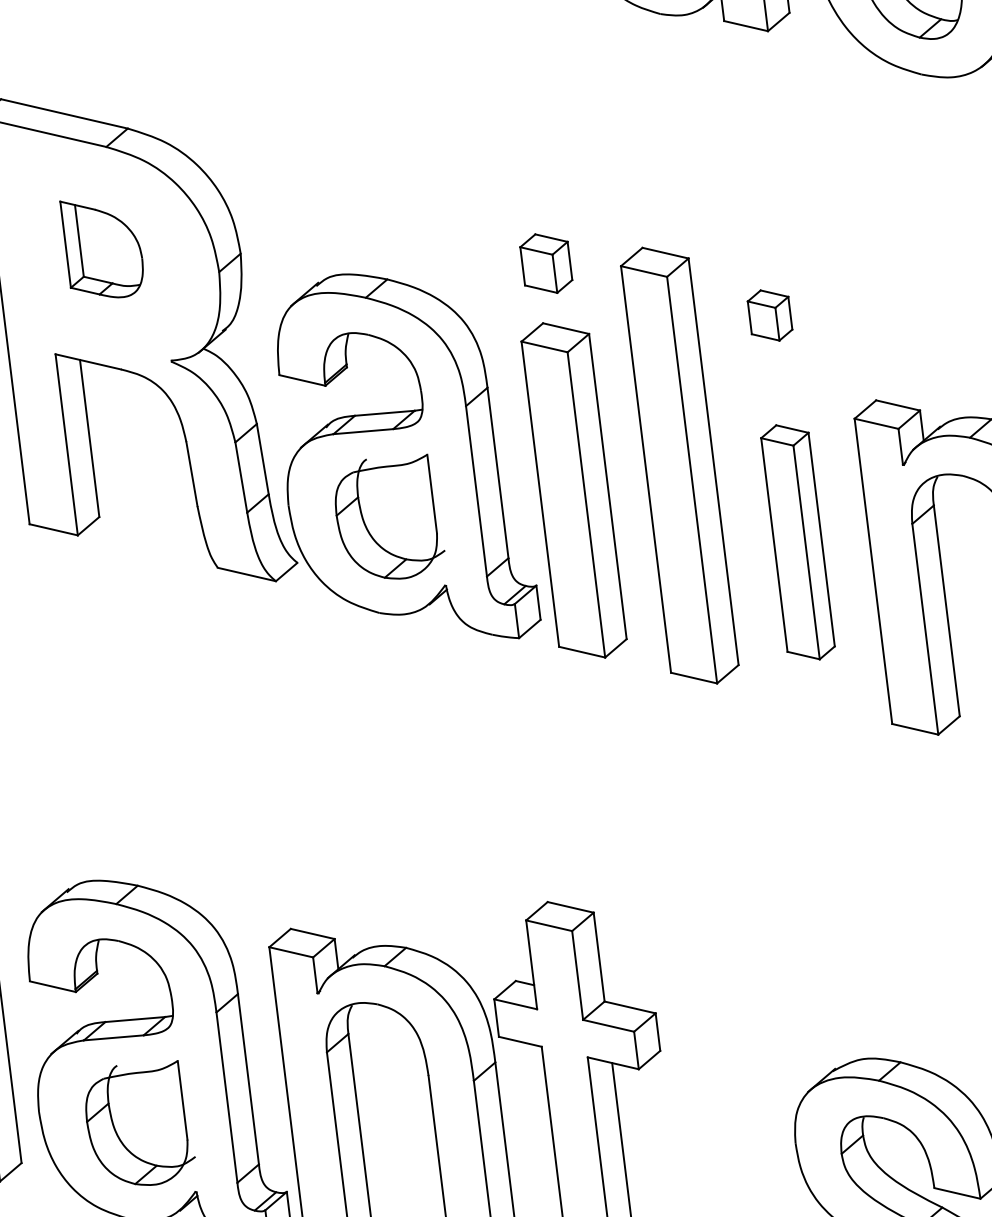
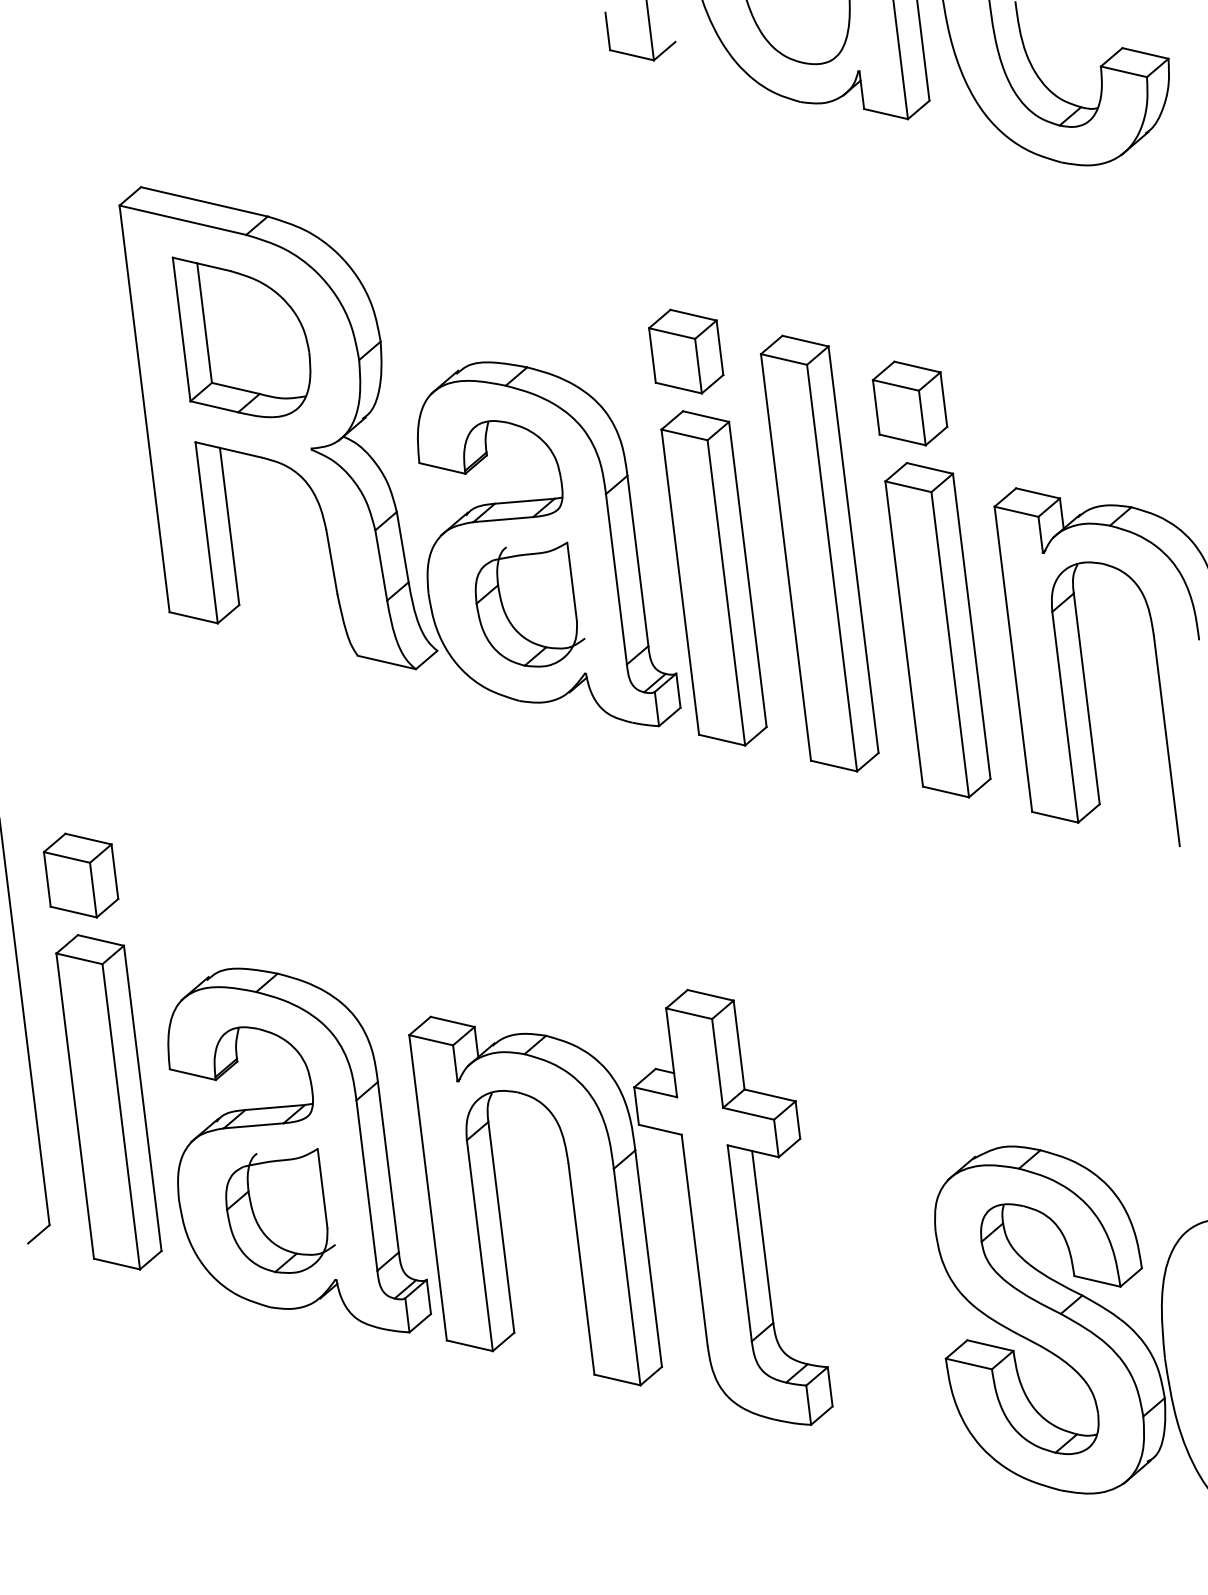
part: (101, 249) -> (241, 337), size x1.67
part: (546, 263) -> (686, 351), size x1.43
part: (769, 315) -> (909, 403), size x1.67
part: (797, 542) -> (937, 630), size x1.43

